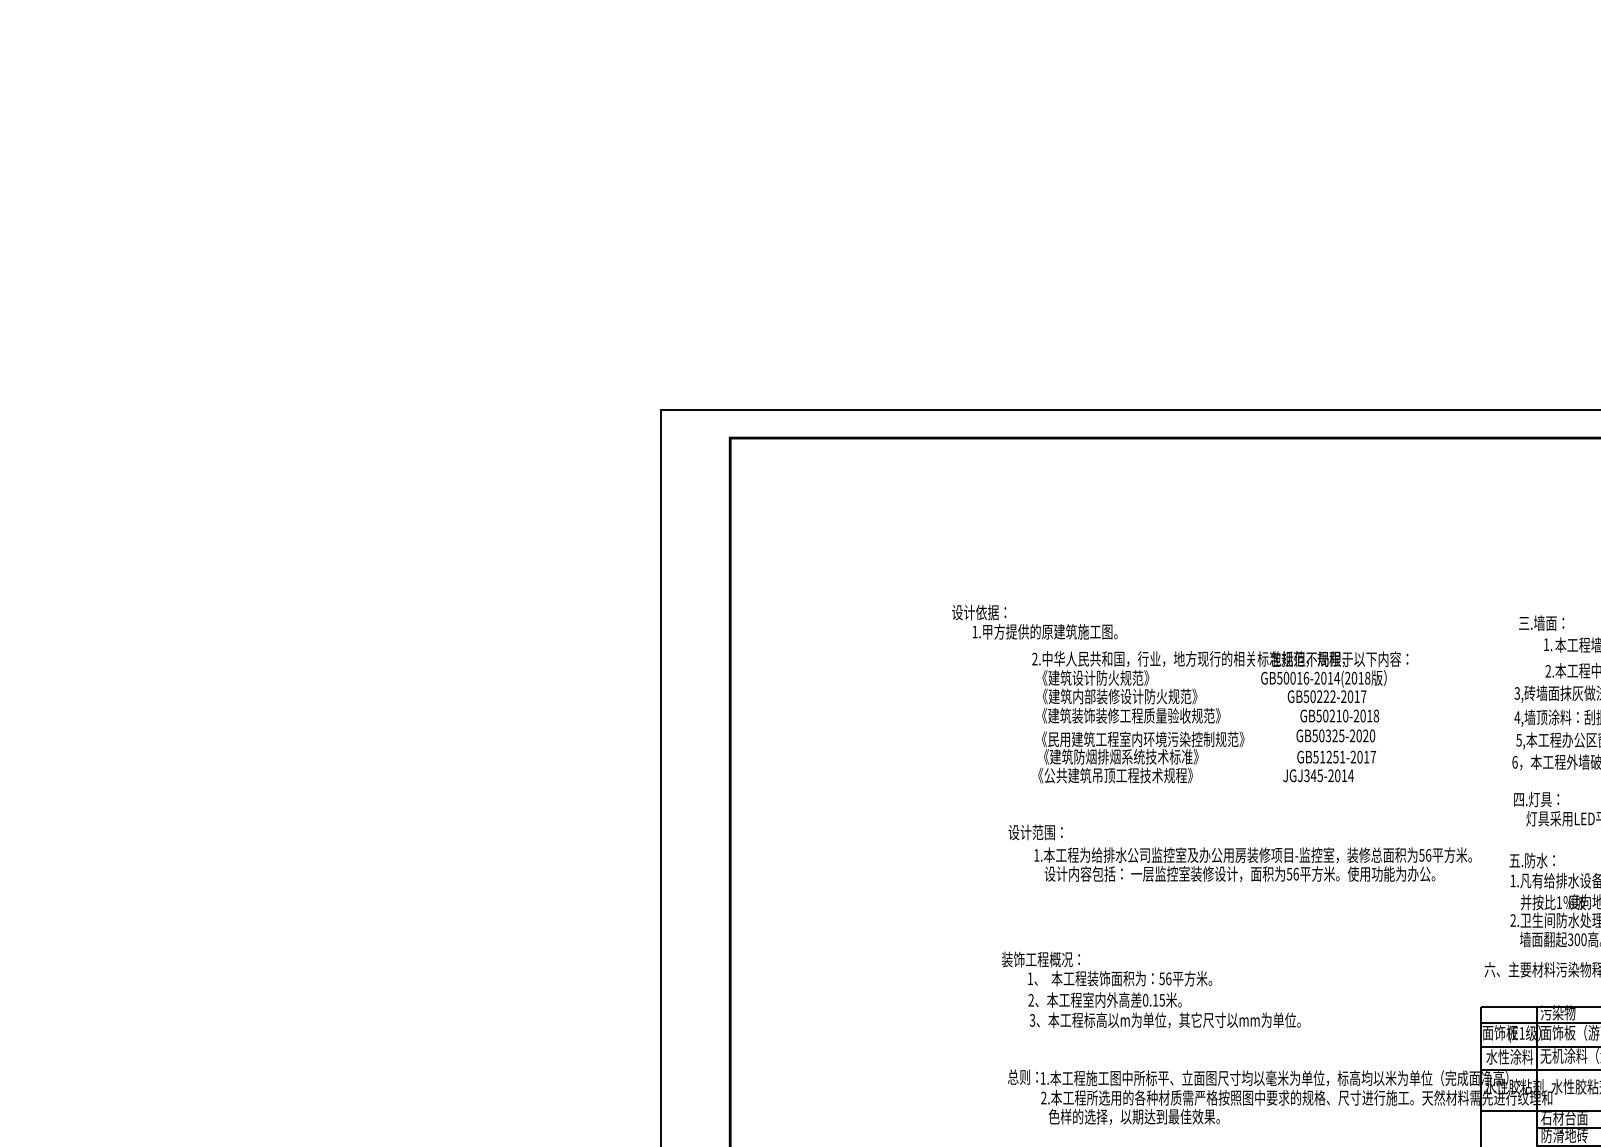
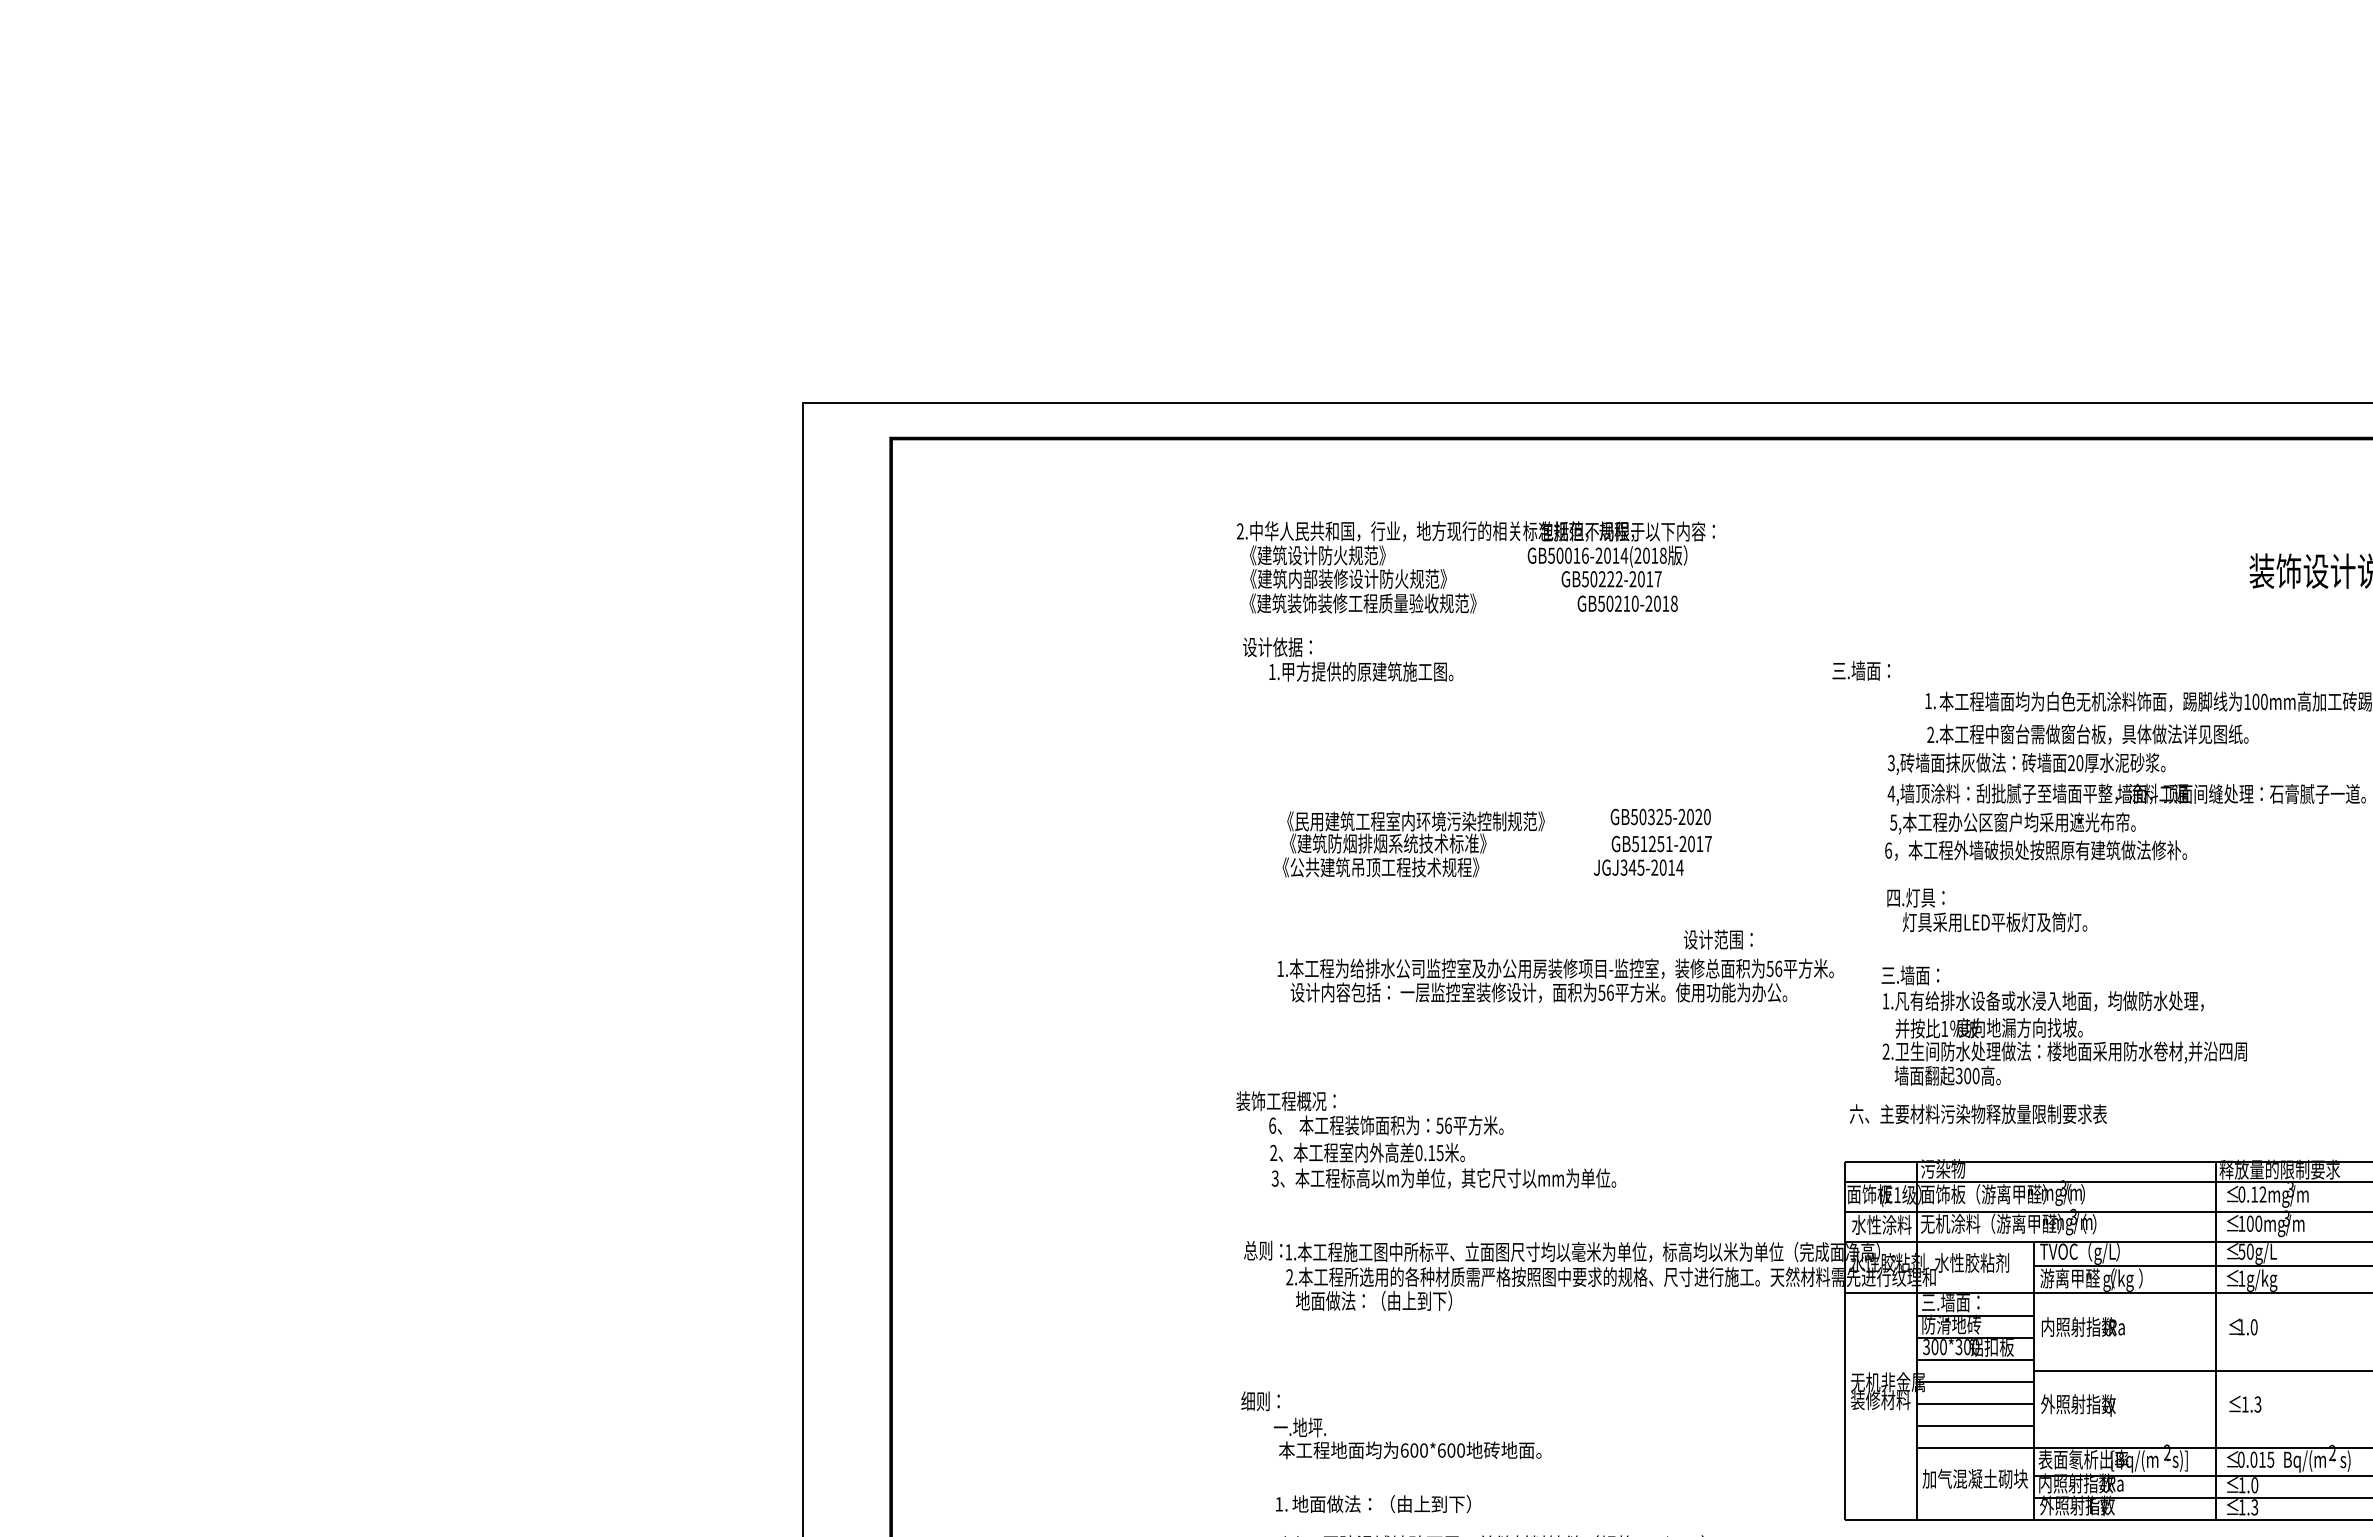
text: (1035, 622) -> (1348, 659), moved
text: (1541, 622) -> (1860, 670), moved
text: (1219, 687) -> (1475, 567), moved
text: (1035, 832) -> (1717, 939), moved
text: (1528, 860) -> (1905, 975), 五.防水： -> 三.墙面：
text: (1030, 978) -> (1272, 1125), 1 -> 6
text: (1134, 1117) -> (1404, 1301), 色样的选择，以期达到最佳效果。 -> 地面做法：（由上到下）
text: (1563, 1118) -> (1950, 1303), 石材台面 -> 三.墙面：

